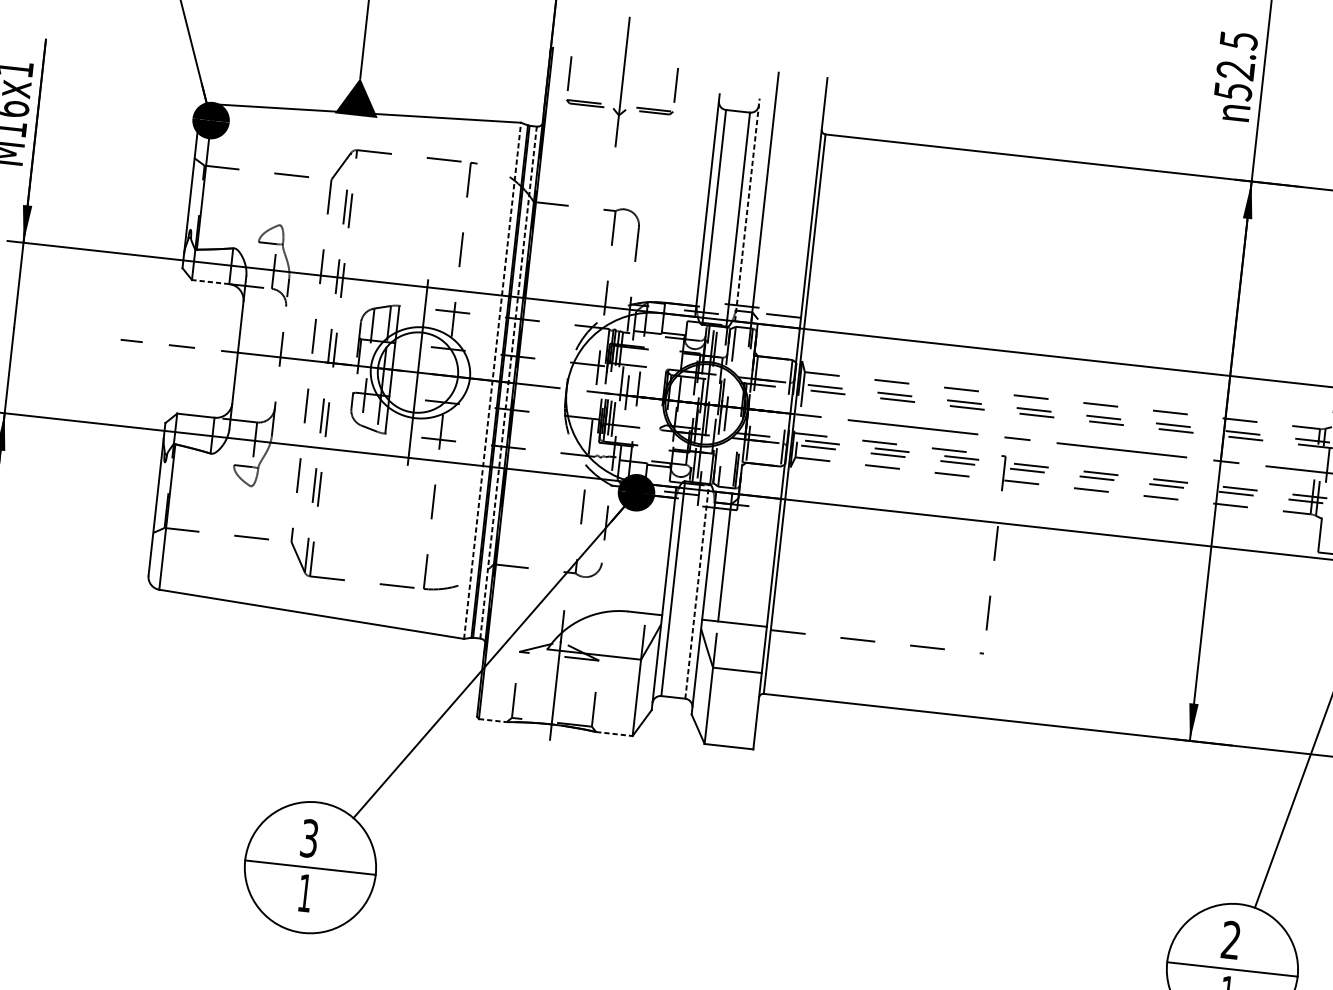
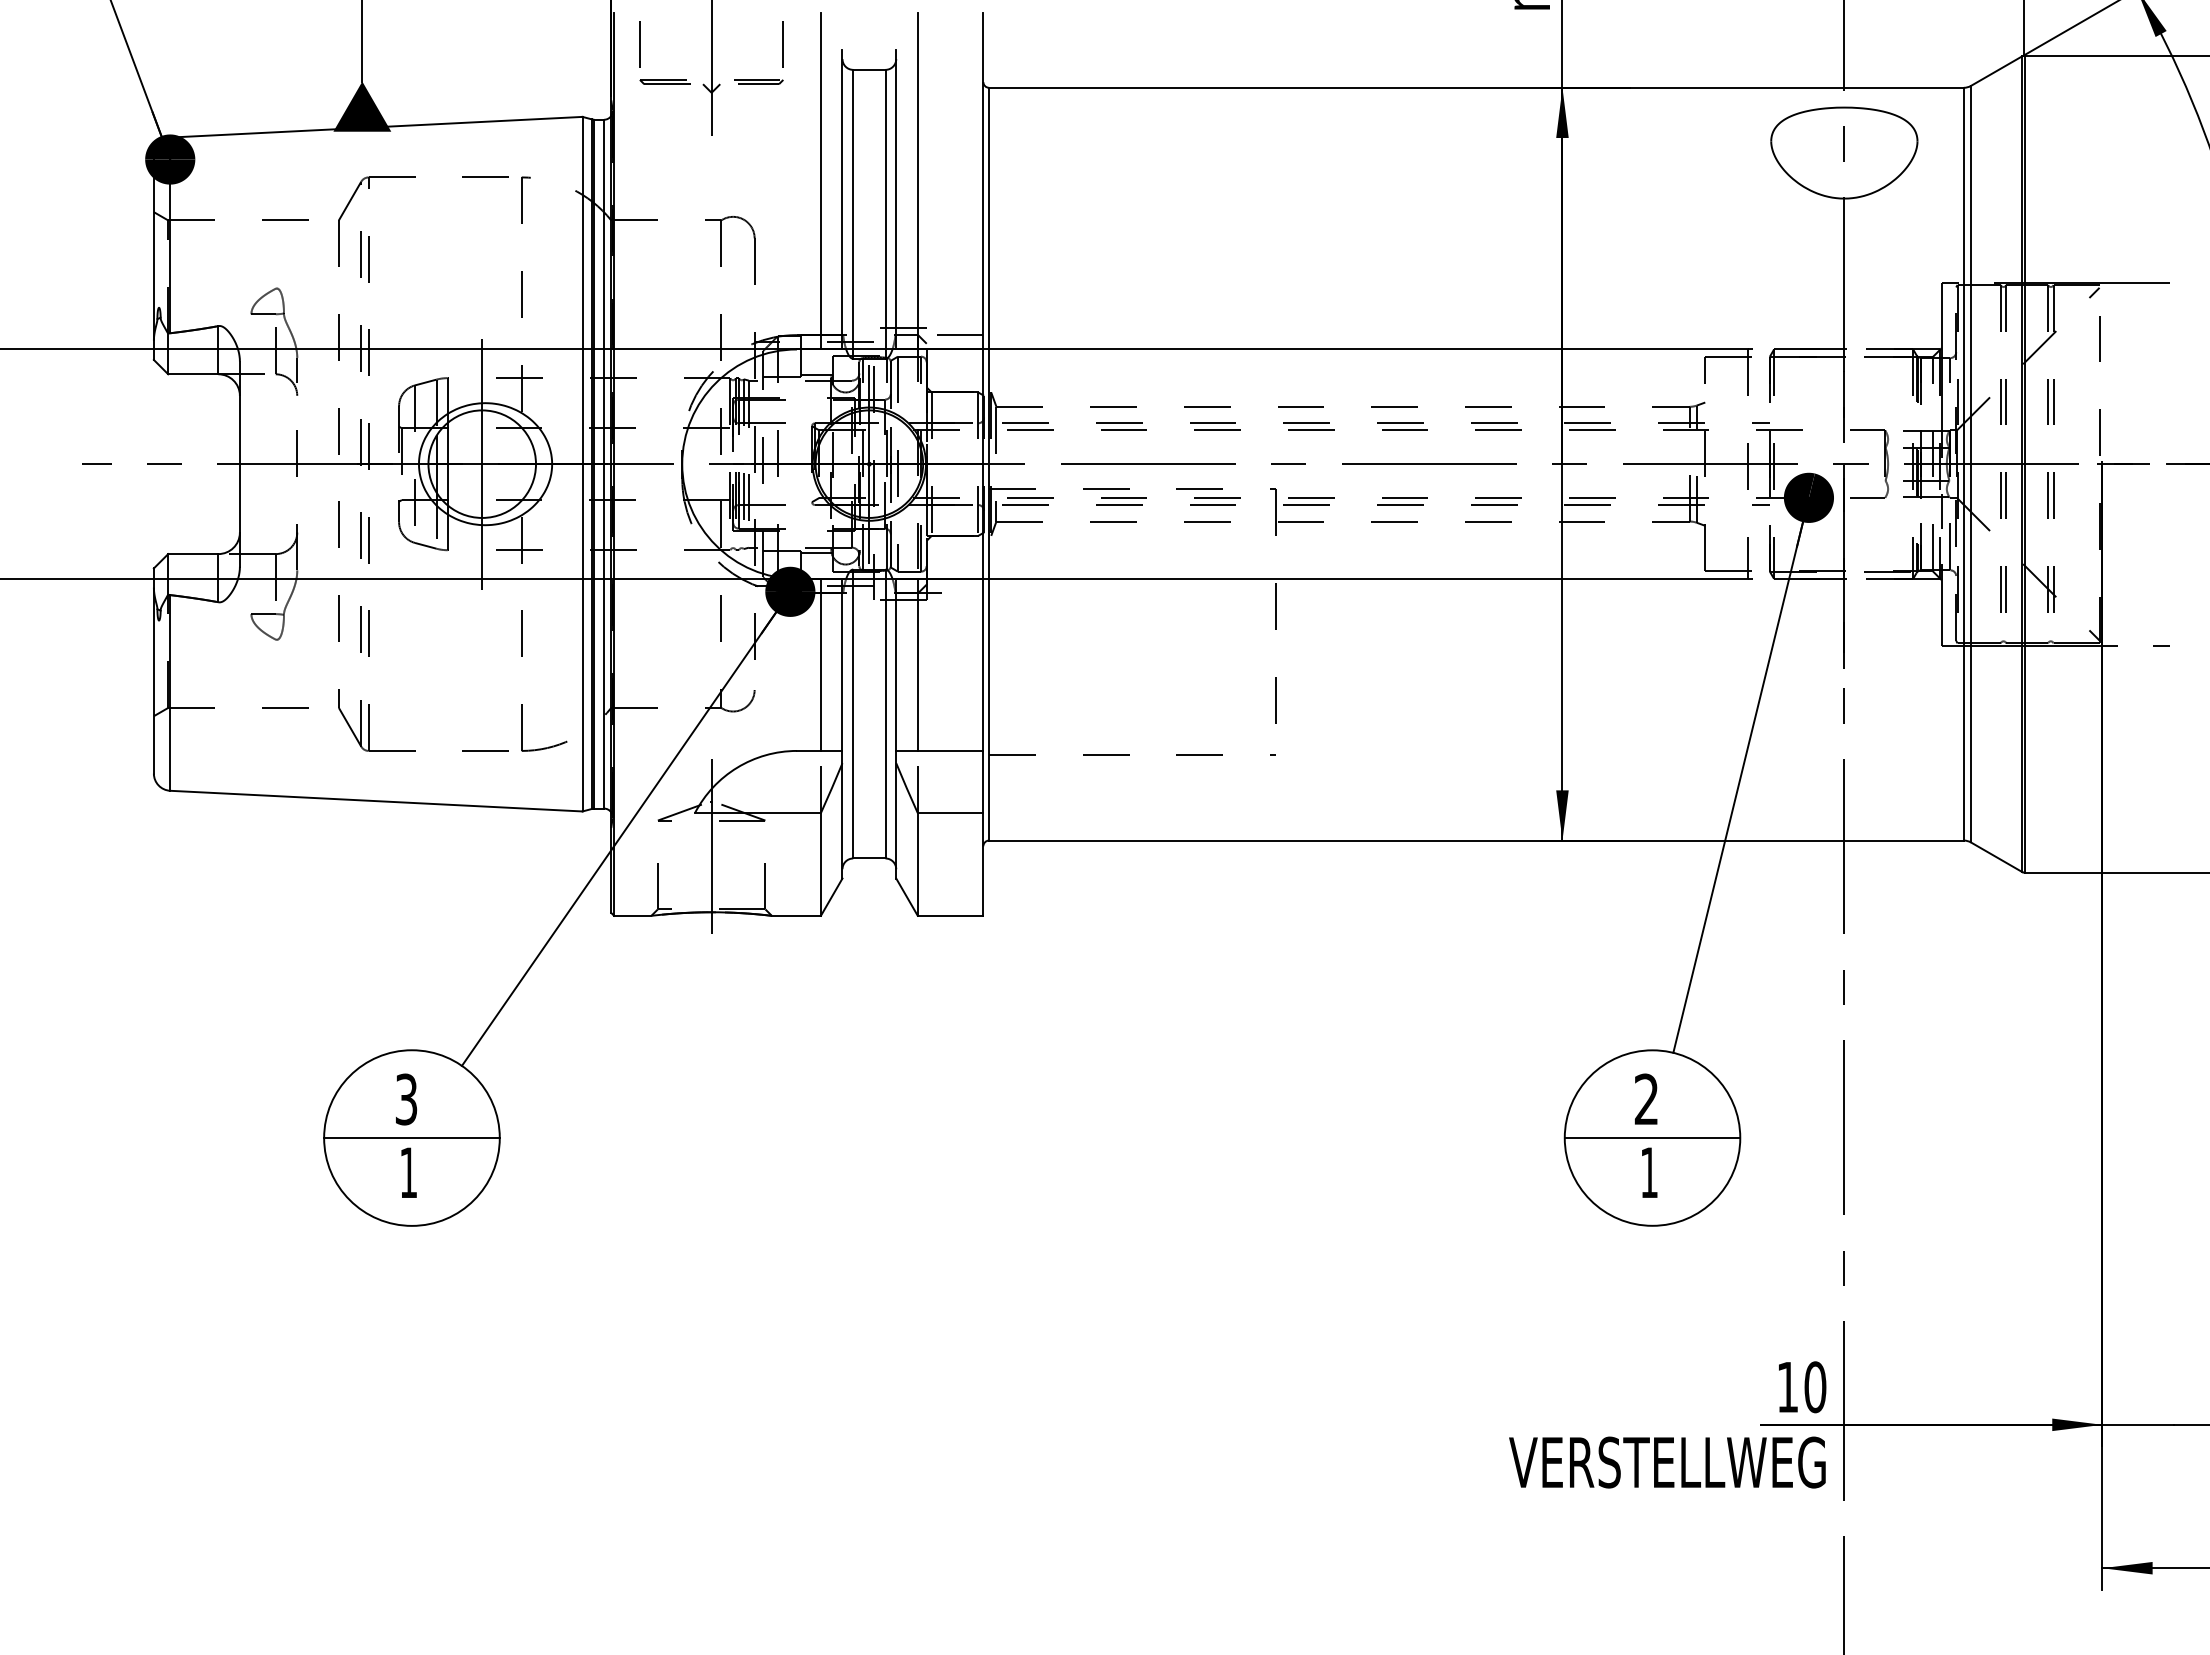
line: (692, 189) -> (820, 180), added
line: (747, 209) -> (896, 199), dashed -> solid
line: (210, 282) -> (192, 374), dashed -> solid
line: (492, 380) -> (582, 463), dashed -> solid
line: (508, 382) -> (604, 463), dashed -> solid
line: (652, 549) -> (820, 664), added
line: (697, 590) -> (885, 713), dashed -> solid
line: (492, 720) -> (632, 915), dashed -> solid
line: (614, 733) -> (796, 915), dashed -> solid

